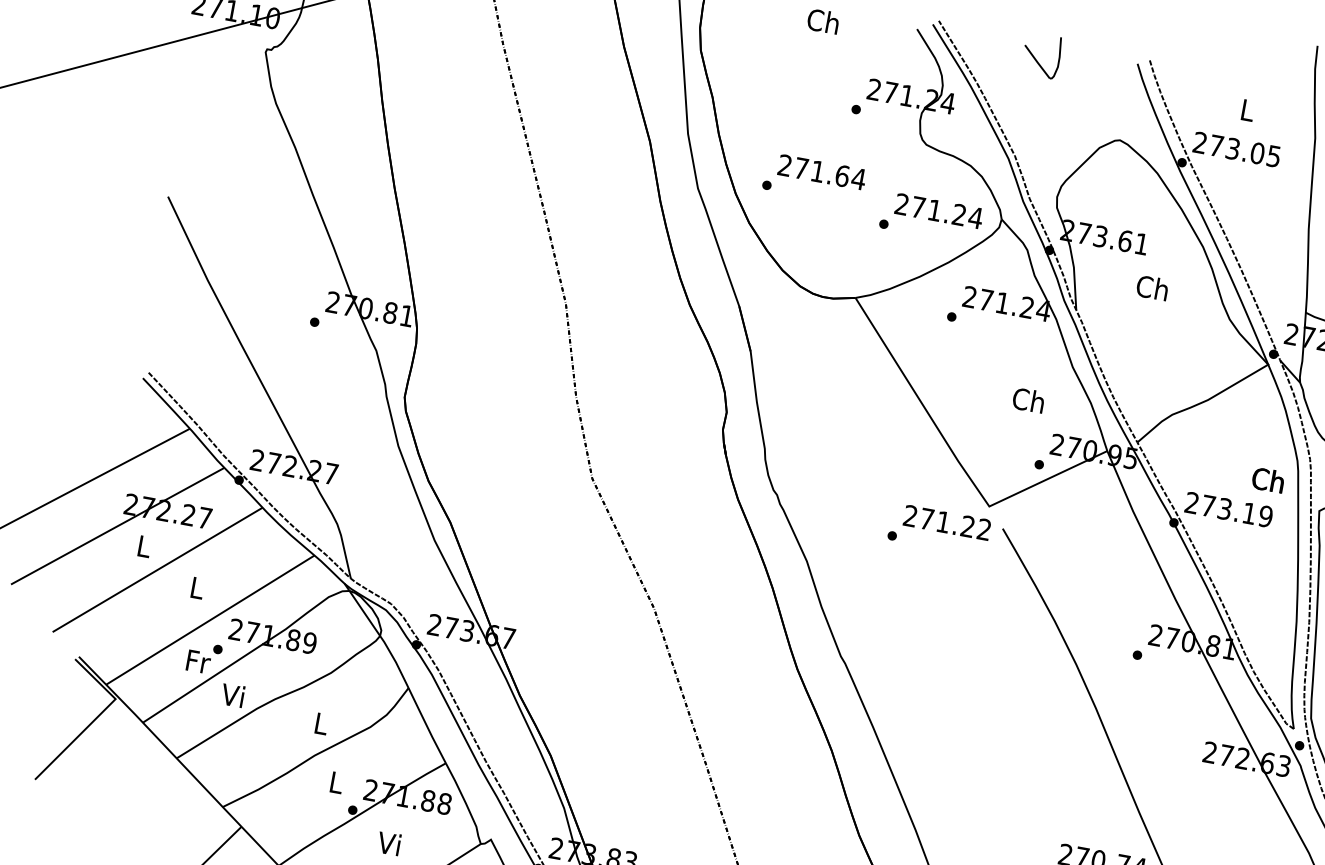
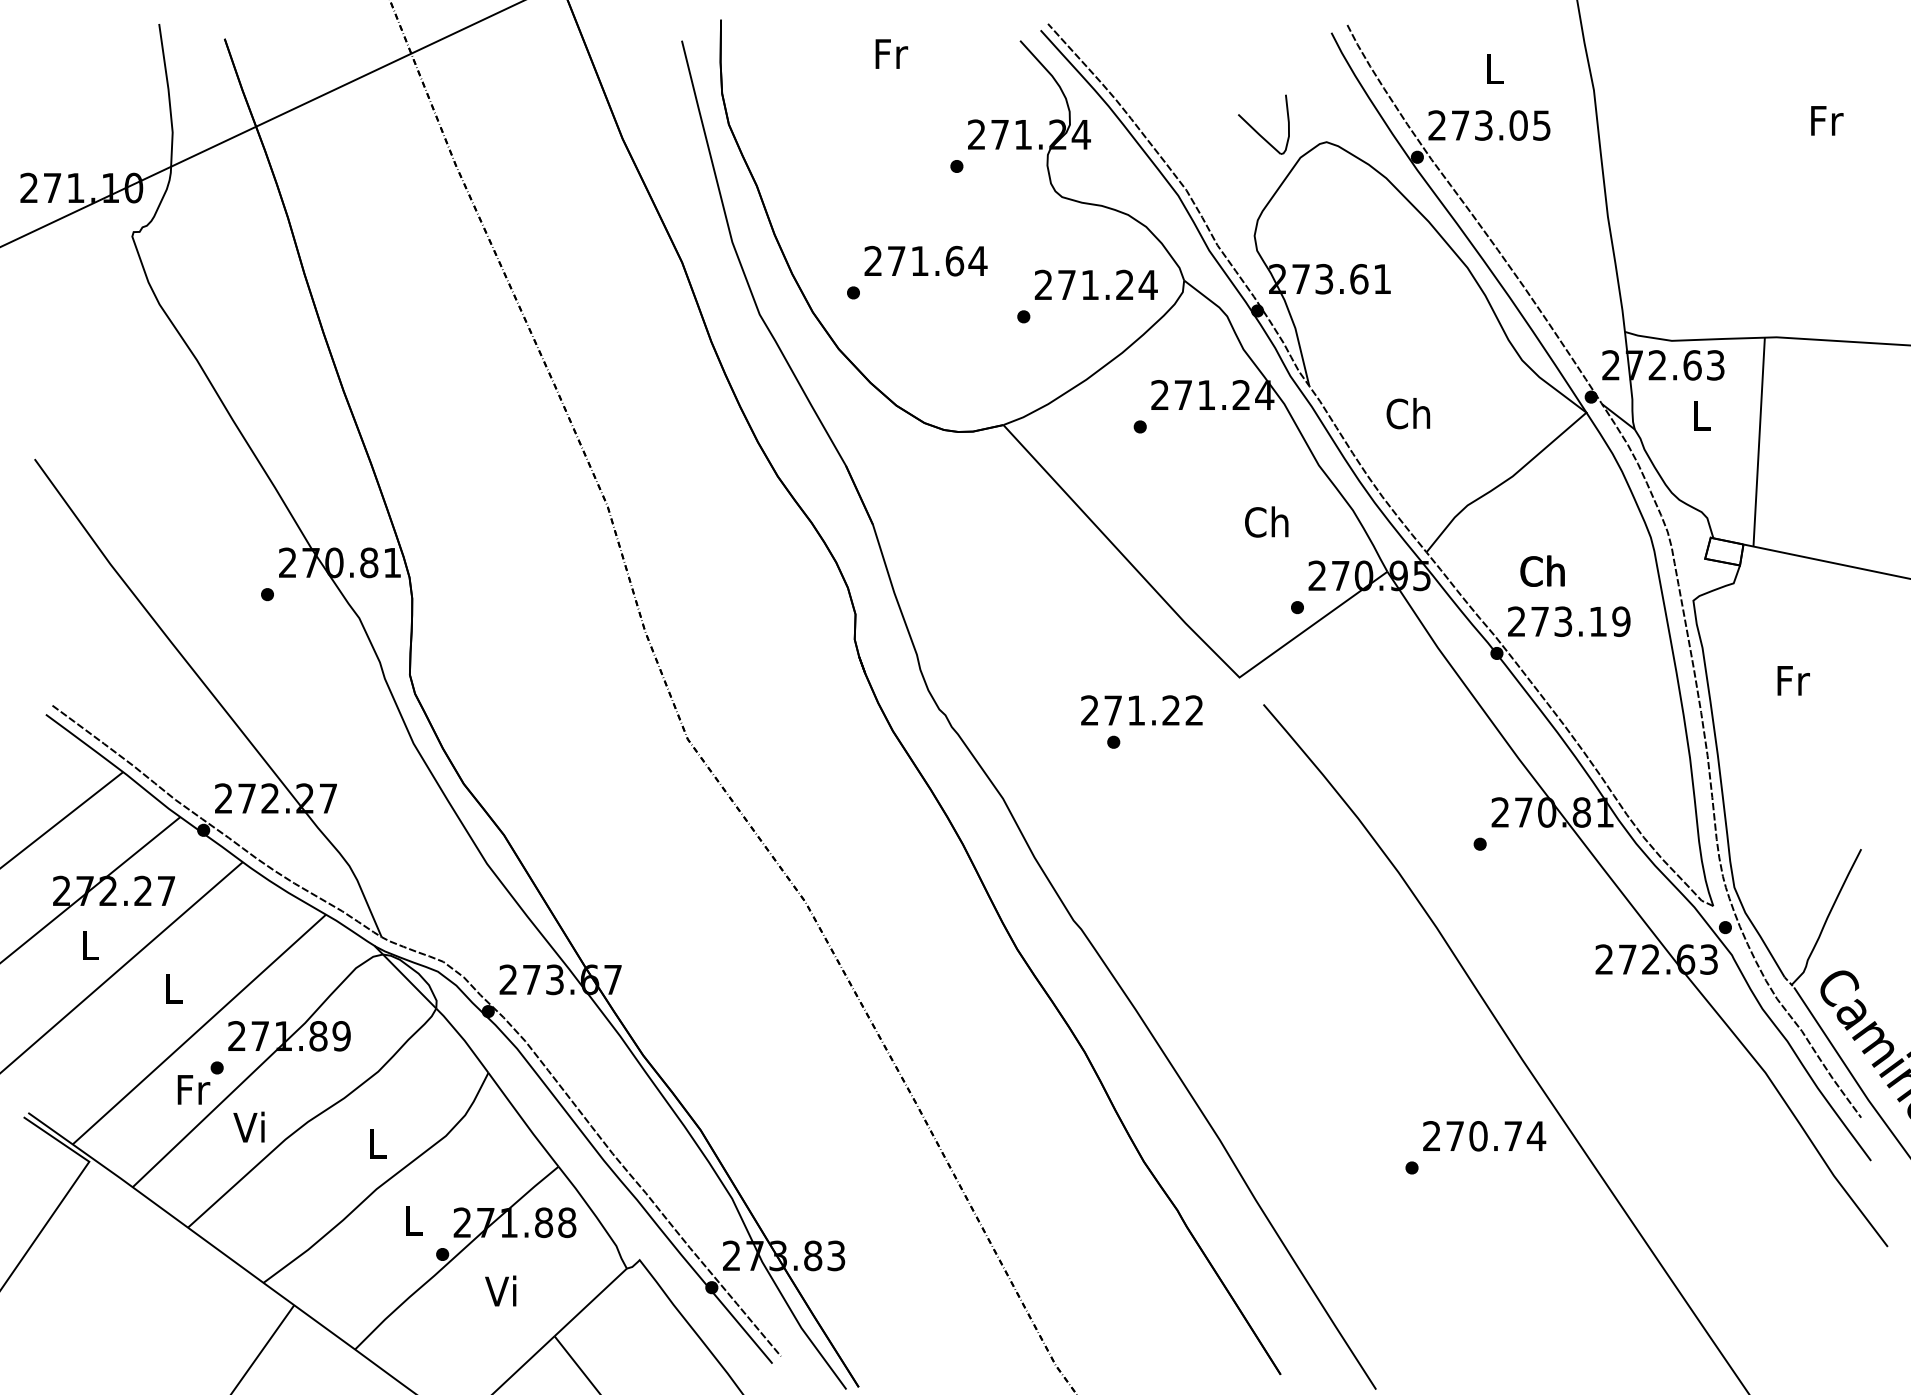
text: (823, 21) -> (889, 53), Ch -> Fr
part: (1035, 58) -> (1256, 130), moved
text: (1152, 287) -> (1408, 413), moved
text: (1268, 479) -> (1542, 570), moved
text: (946, 522) -> (1141, 710), moved

